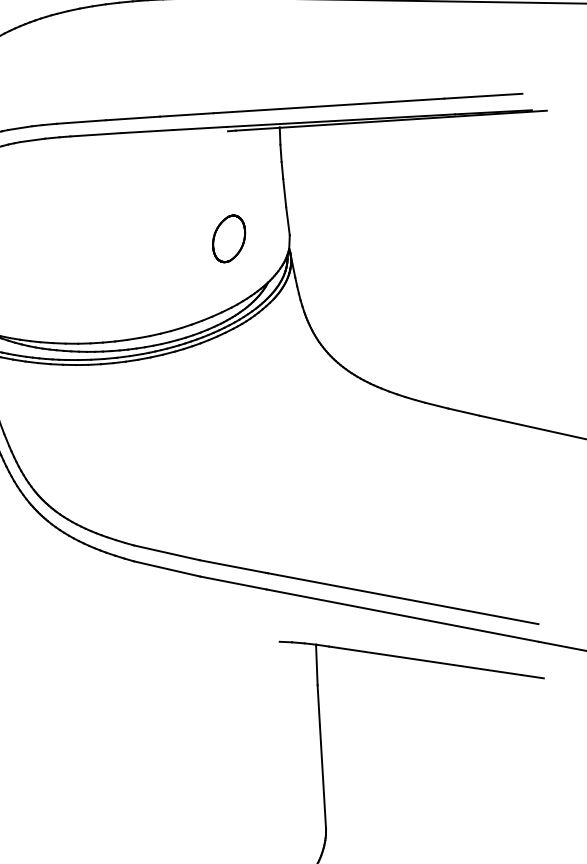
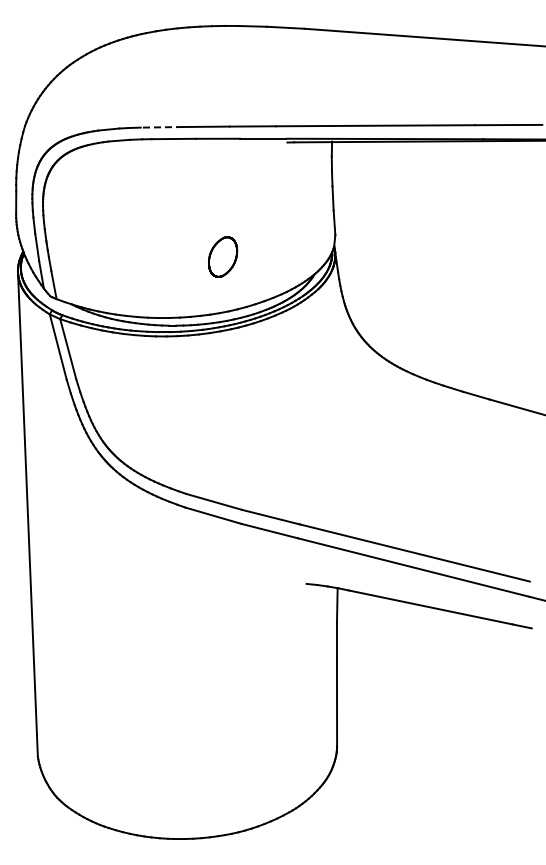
line: (80, 122) -> (161, 127), solid -> dashed
part: (229, 238) -> (223, 256), moved

